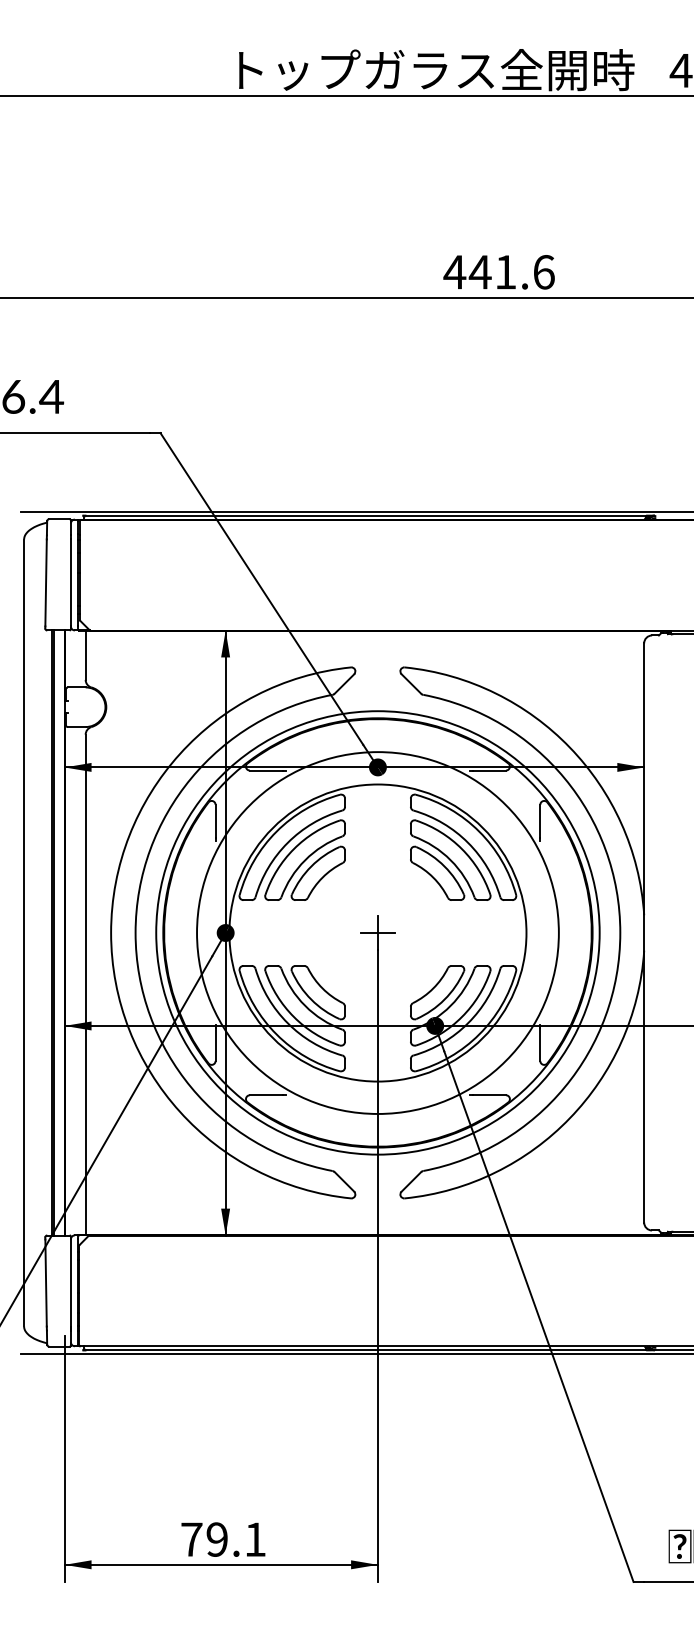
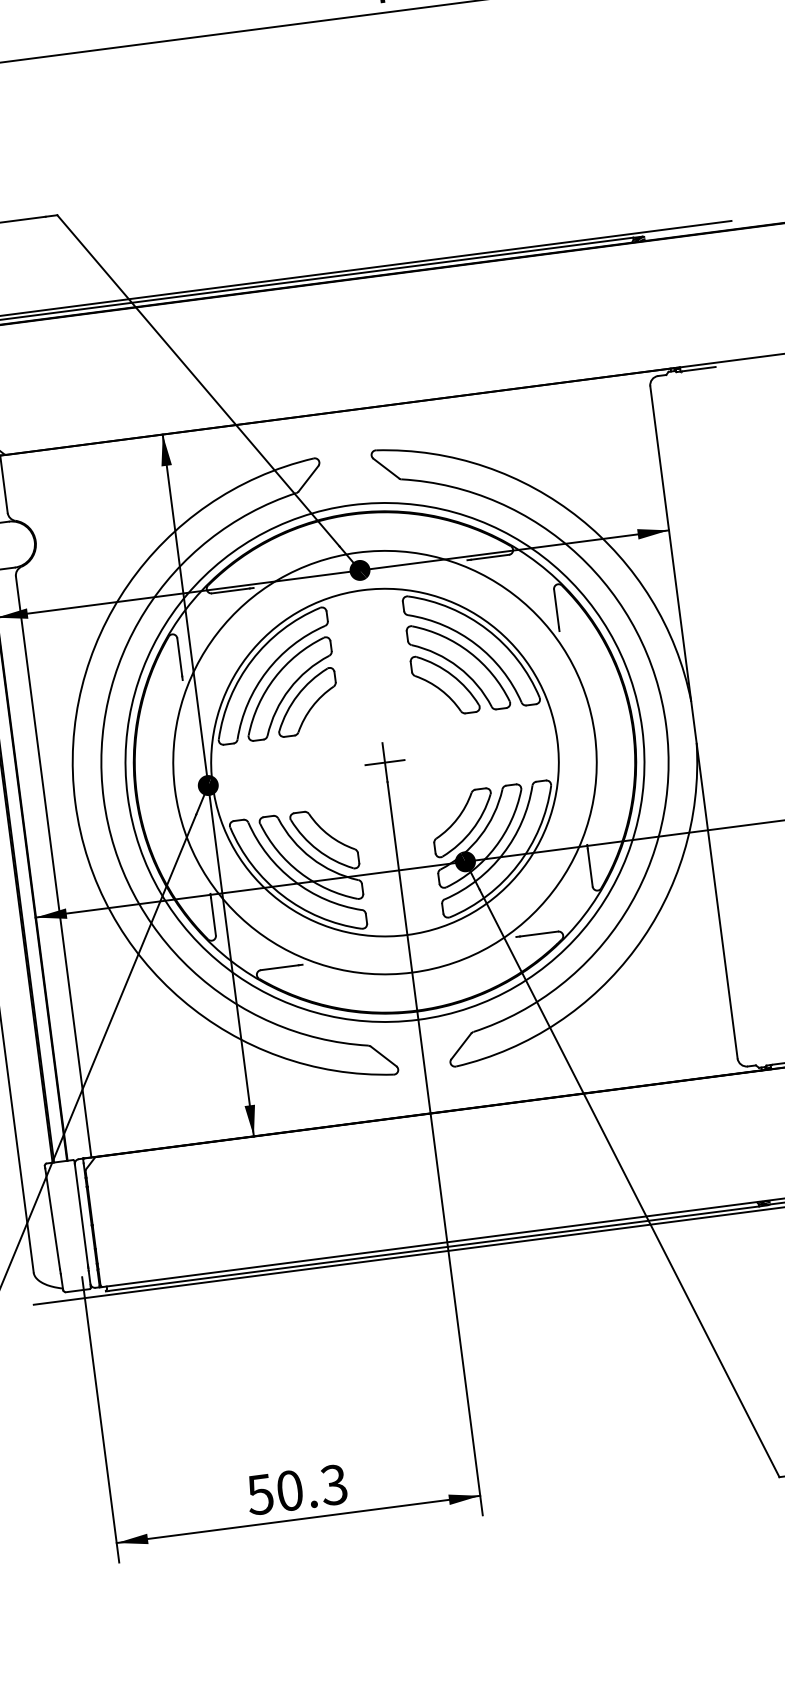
text: (222, 1539) -> (296, 1489), 79.1 -> 50.3

